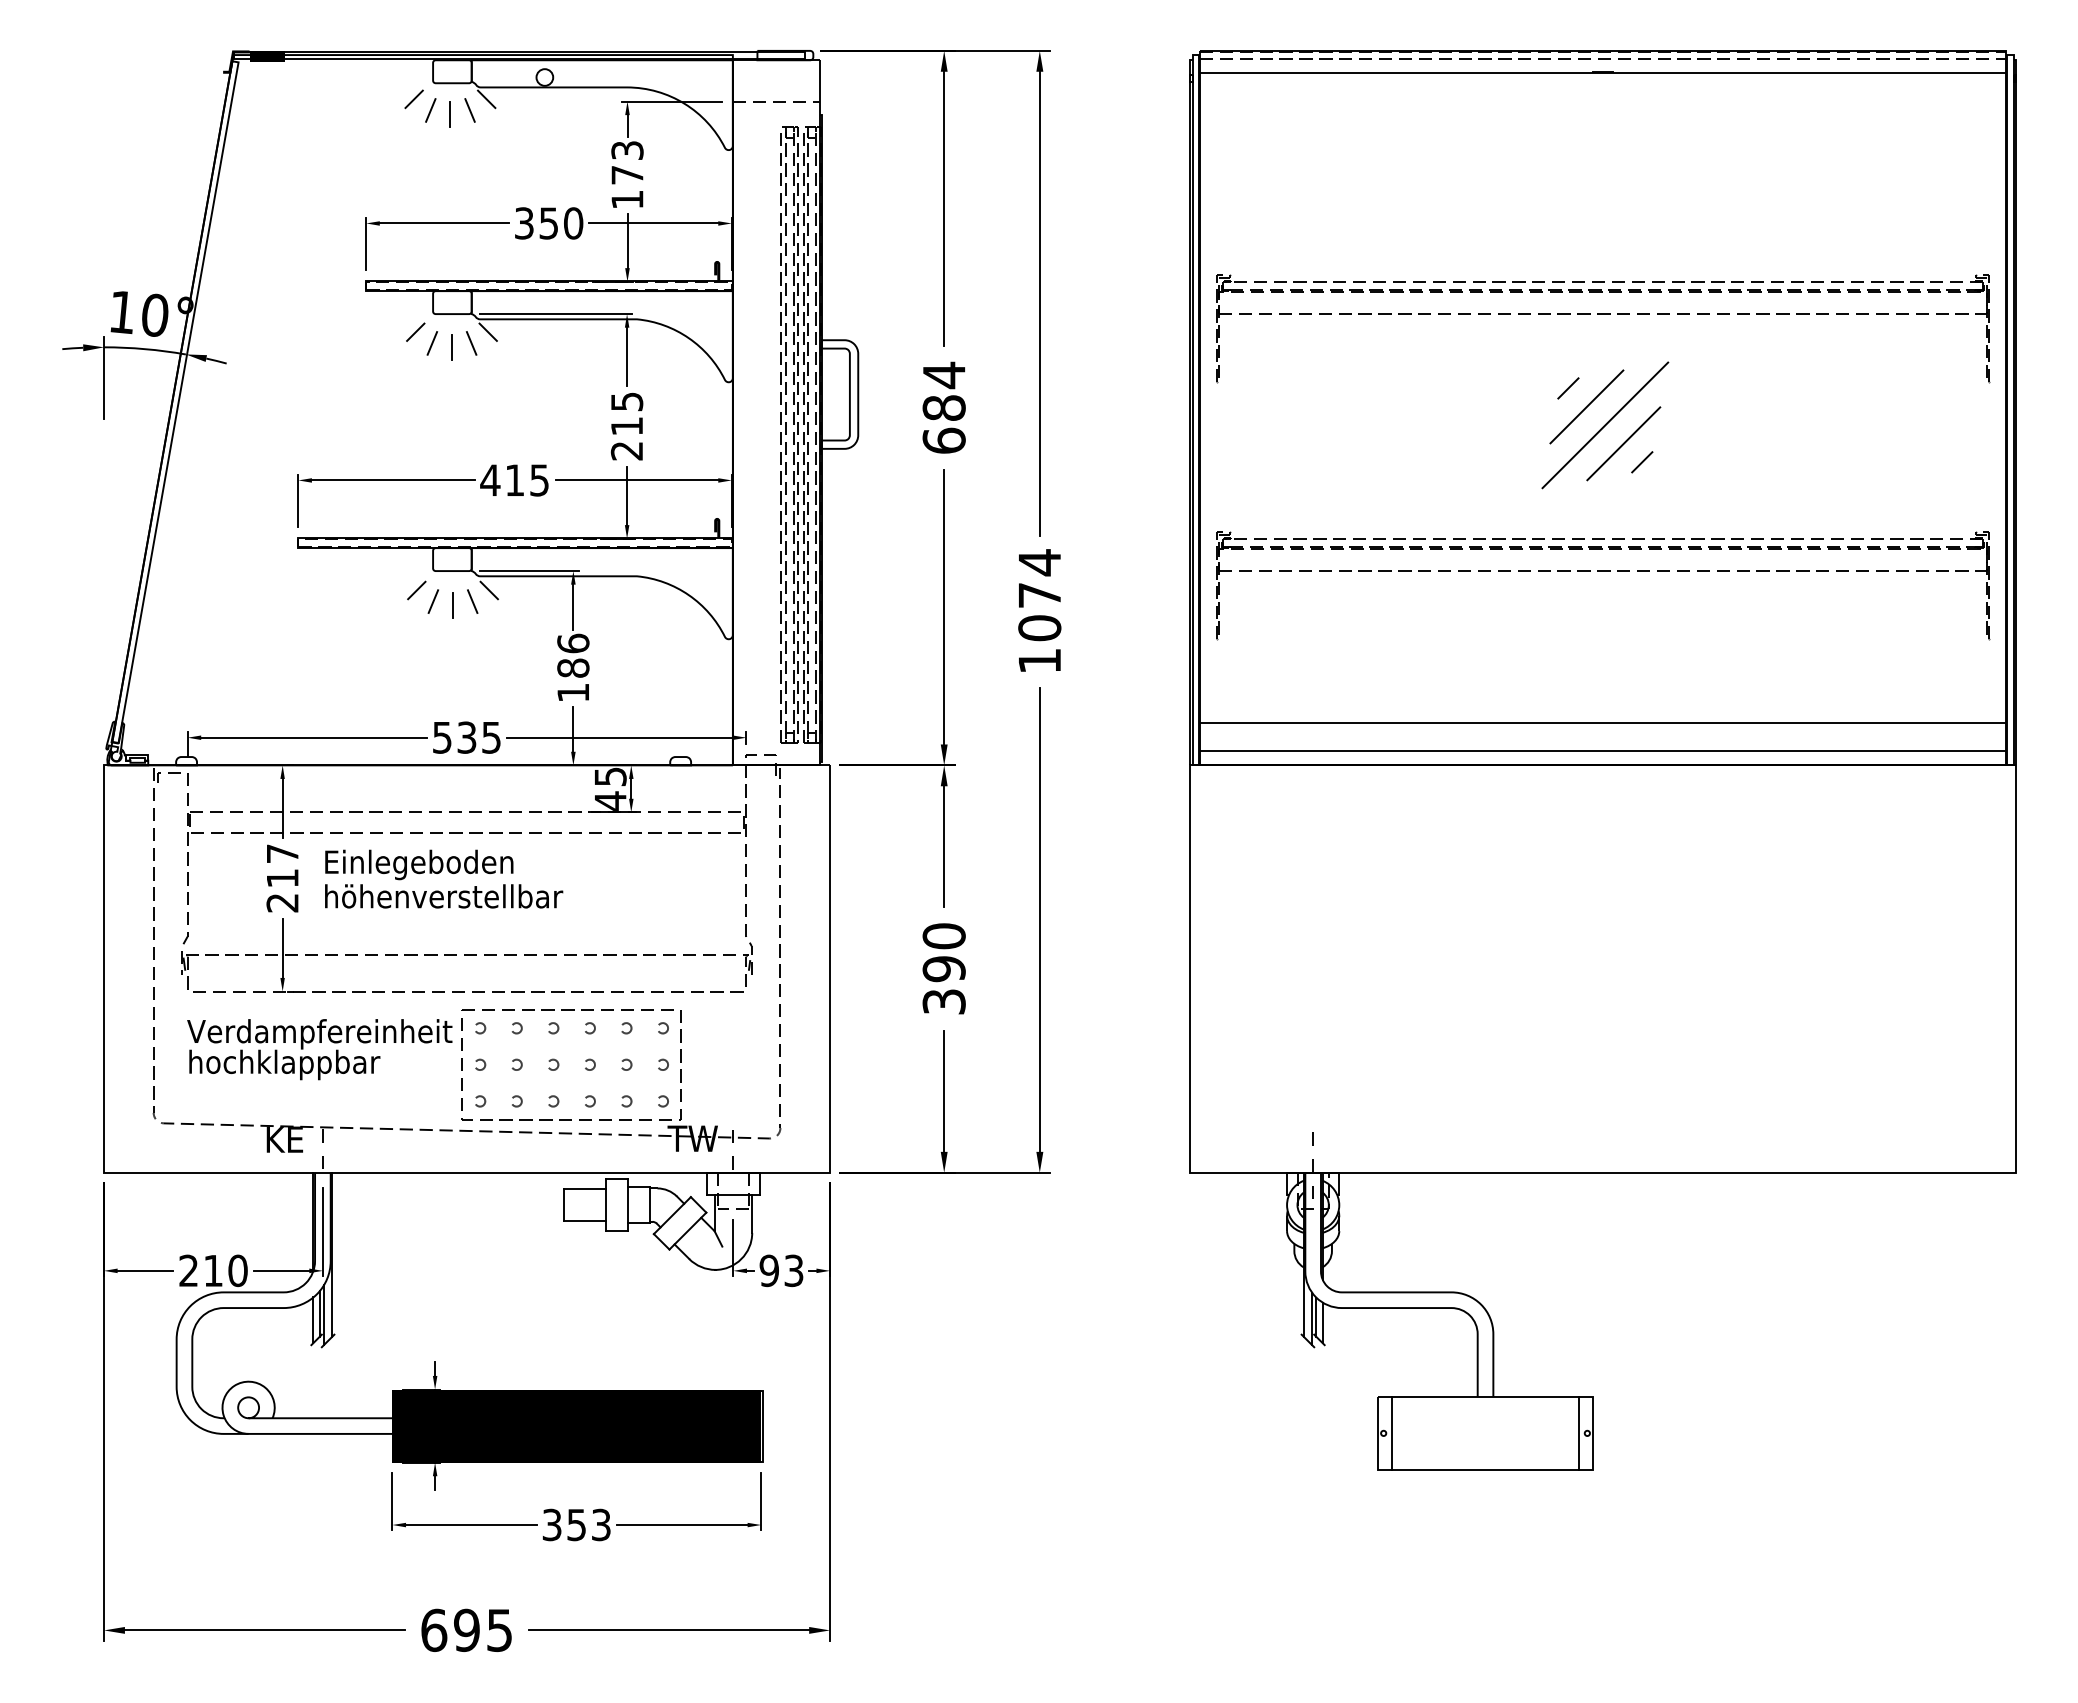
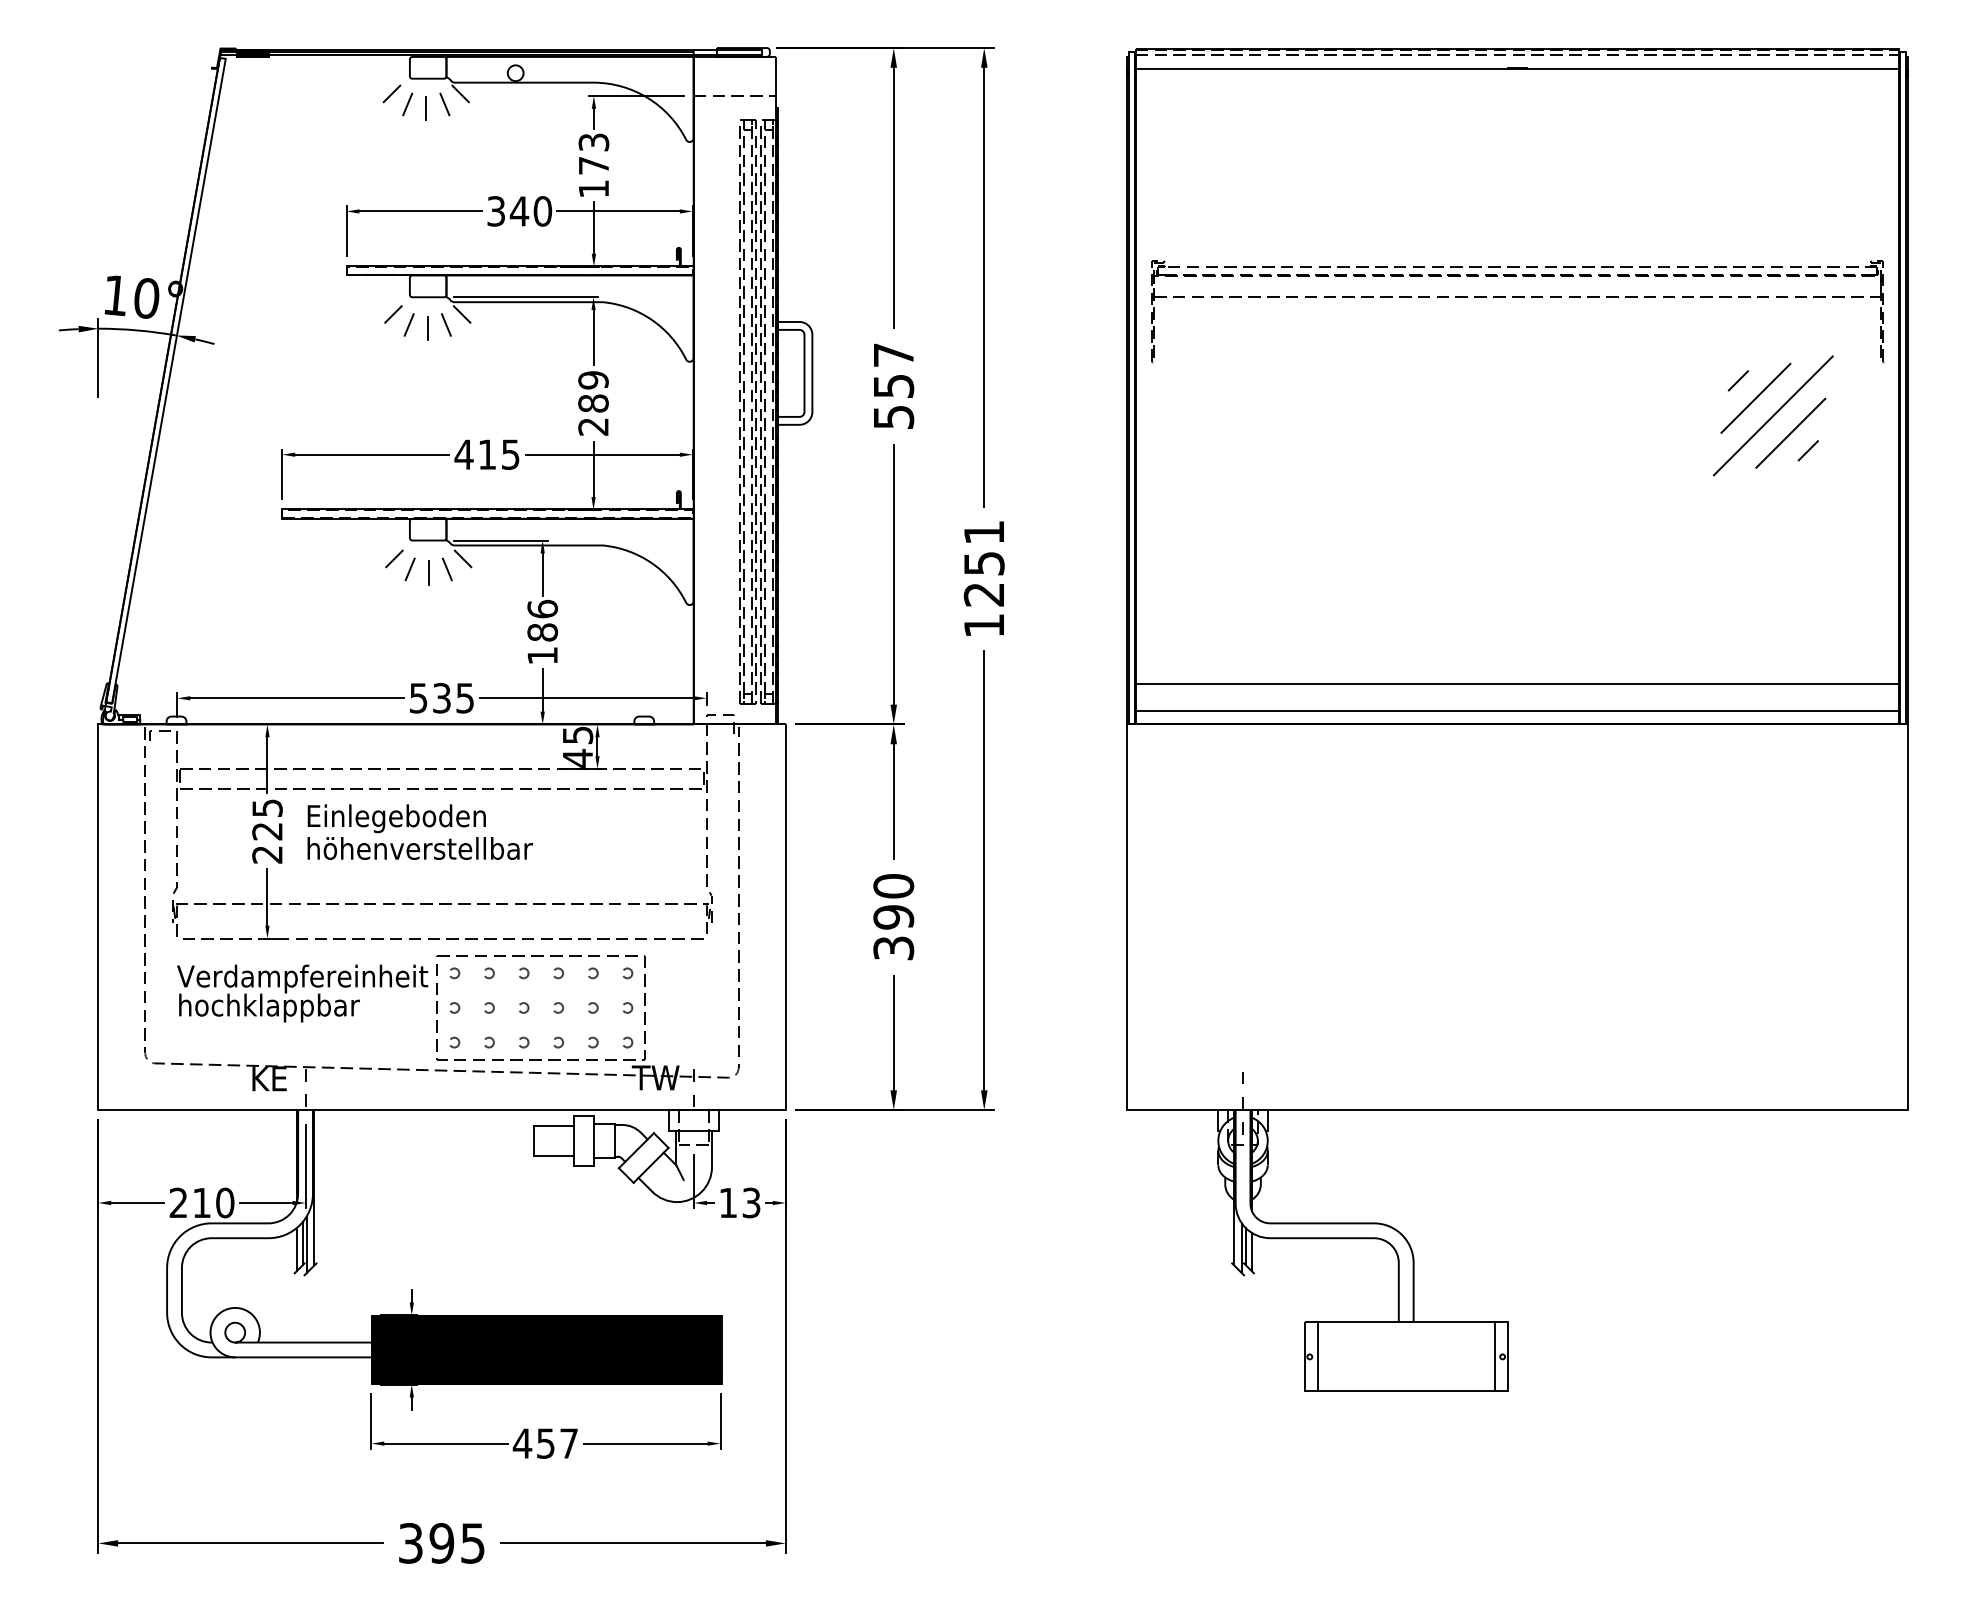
text: (548, 223) -> (519, 211), 350 -> 340
text: (943, 407) -> (893, 385), 684 -> 557
text: (626, 413) -> (592, 391), 215 -> 289
part: (1605, 425) -> (1773, 415), moved
part: (1603, 571) -> (1517, 540), removed
text: (1039, 595) -> (983, 563), 1074 -> 1251
text: (282, 865) -> (267, 819), 217 -> 225
text: (768, 1270) -> (727, 1202), 93 -> 13
text: (575, 1524) -> (544, 1443), 353 -> 457
text: (434, 1629) -> (411, 1542), 695 -> 395

